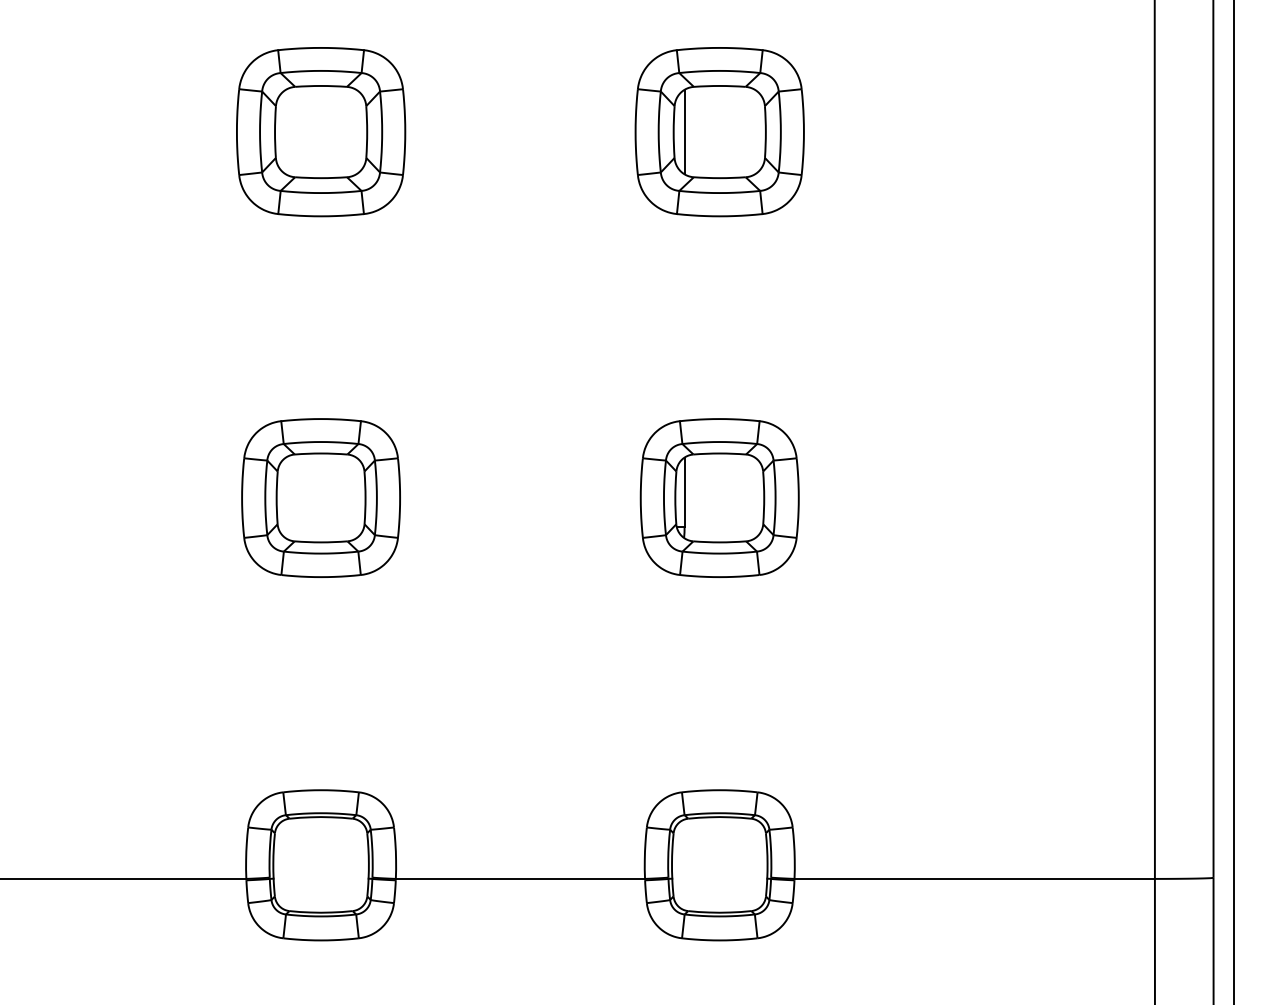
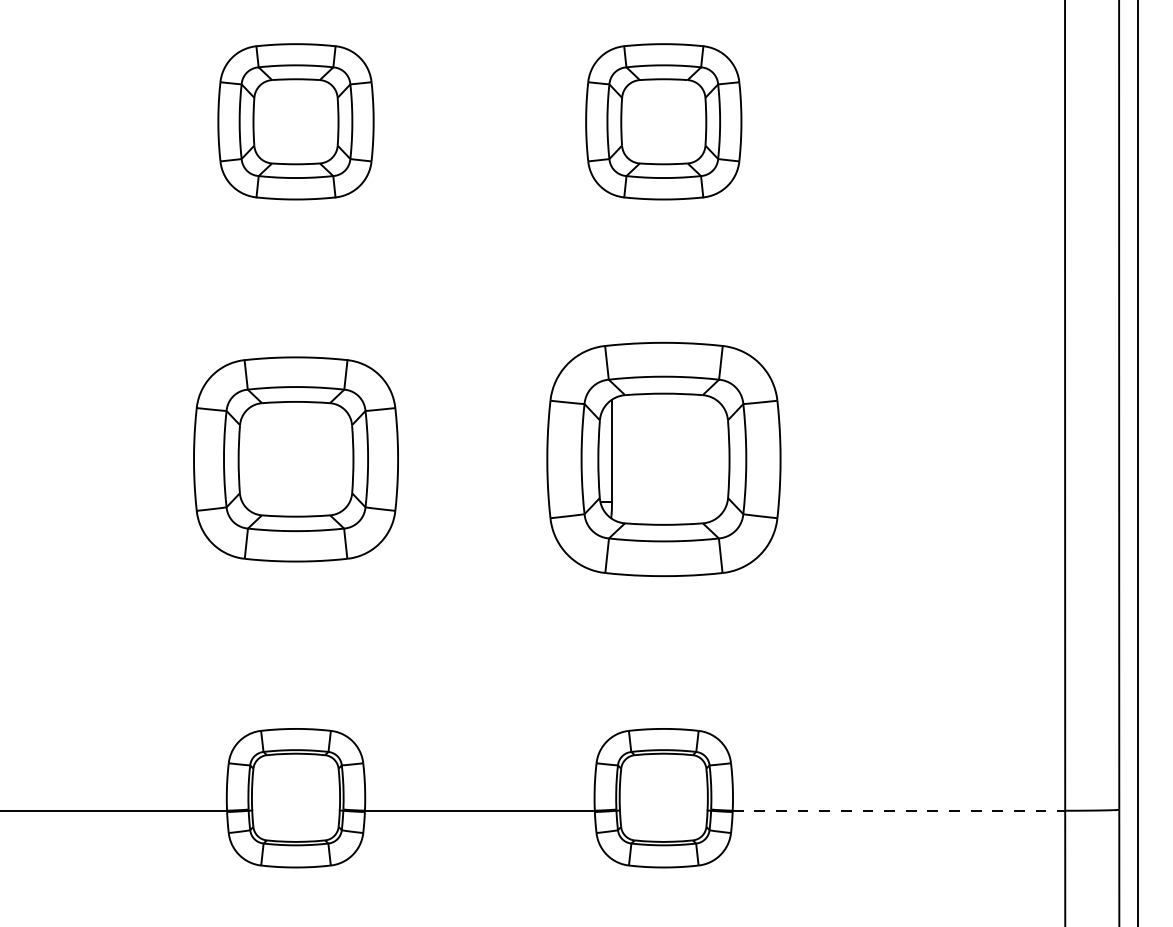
line: (684, 131) -> (631, 121), removed
part: (320, 497) -> (295, 458), size x1.4
part: (719, 497) -> (663, 458), size x1.6
line: (975, 878) -> (899, 810), solid -> dashed

